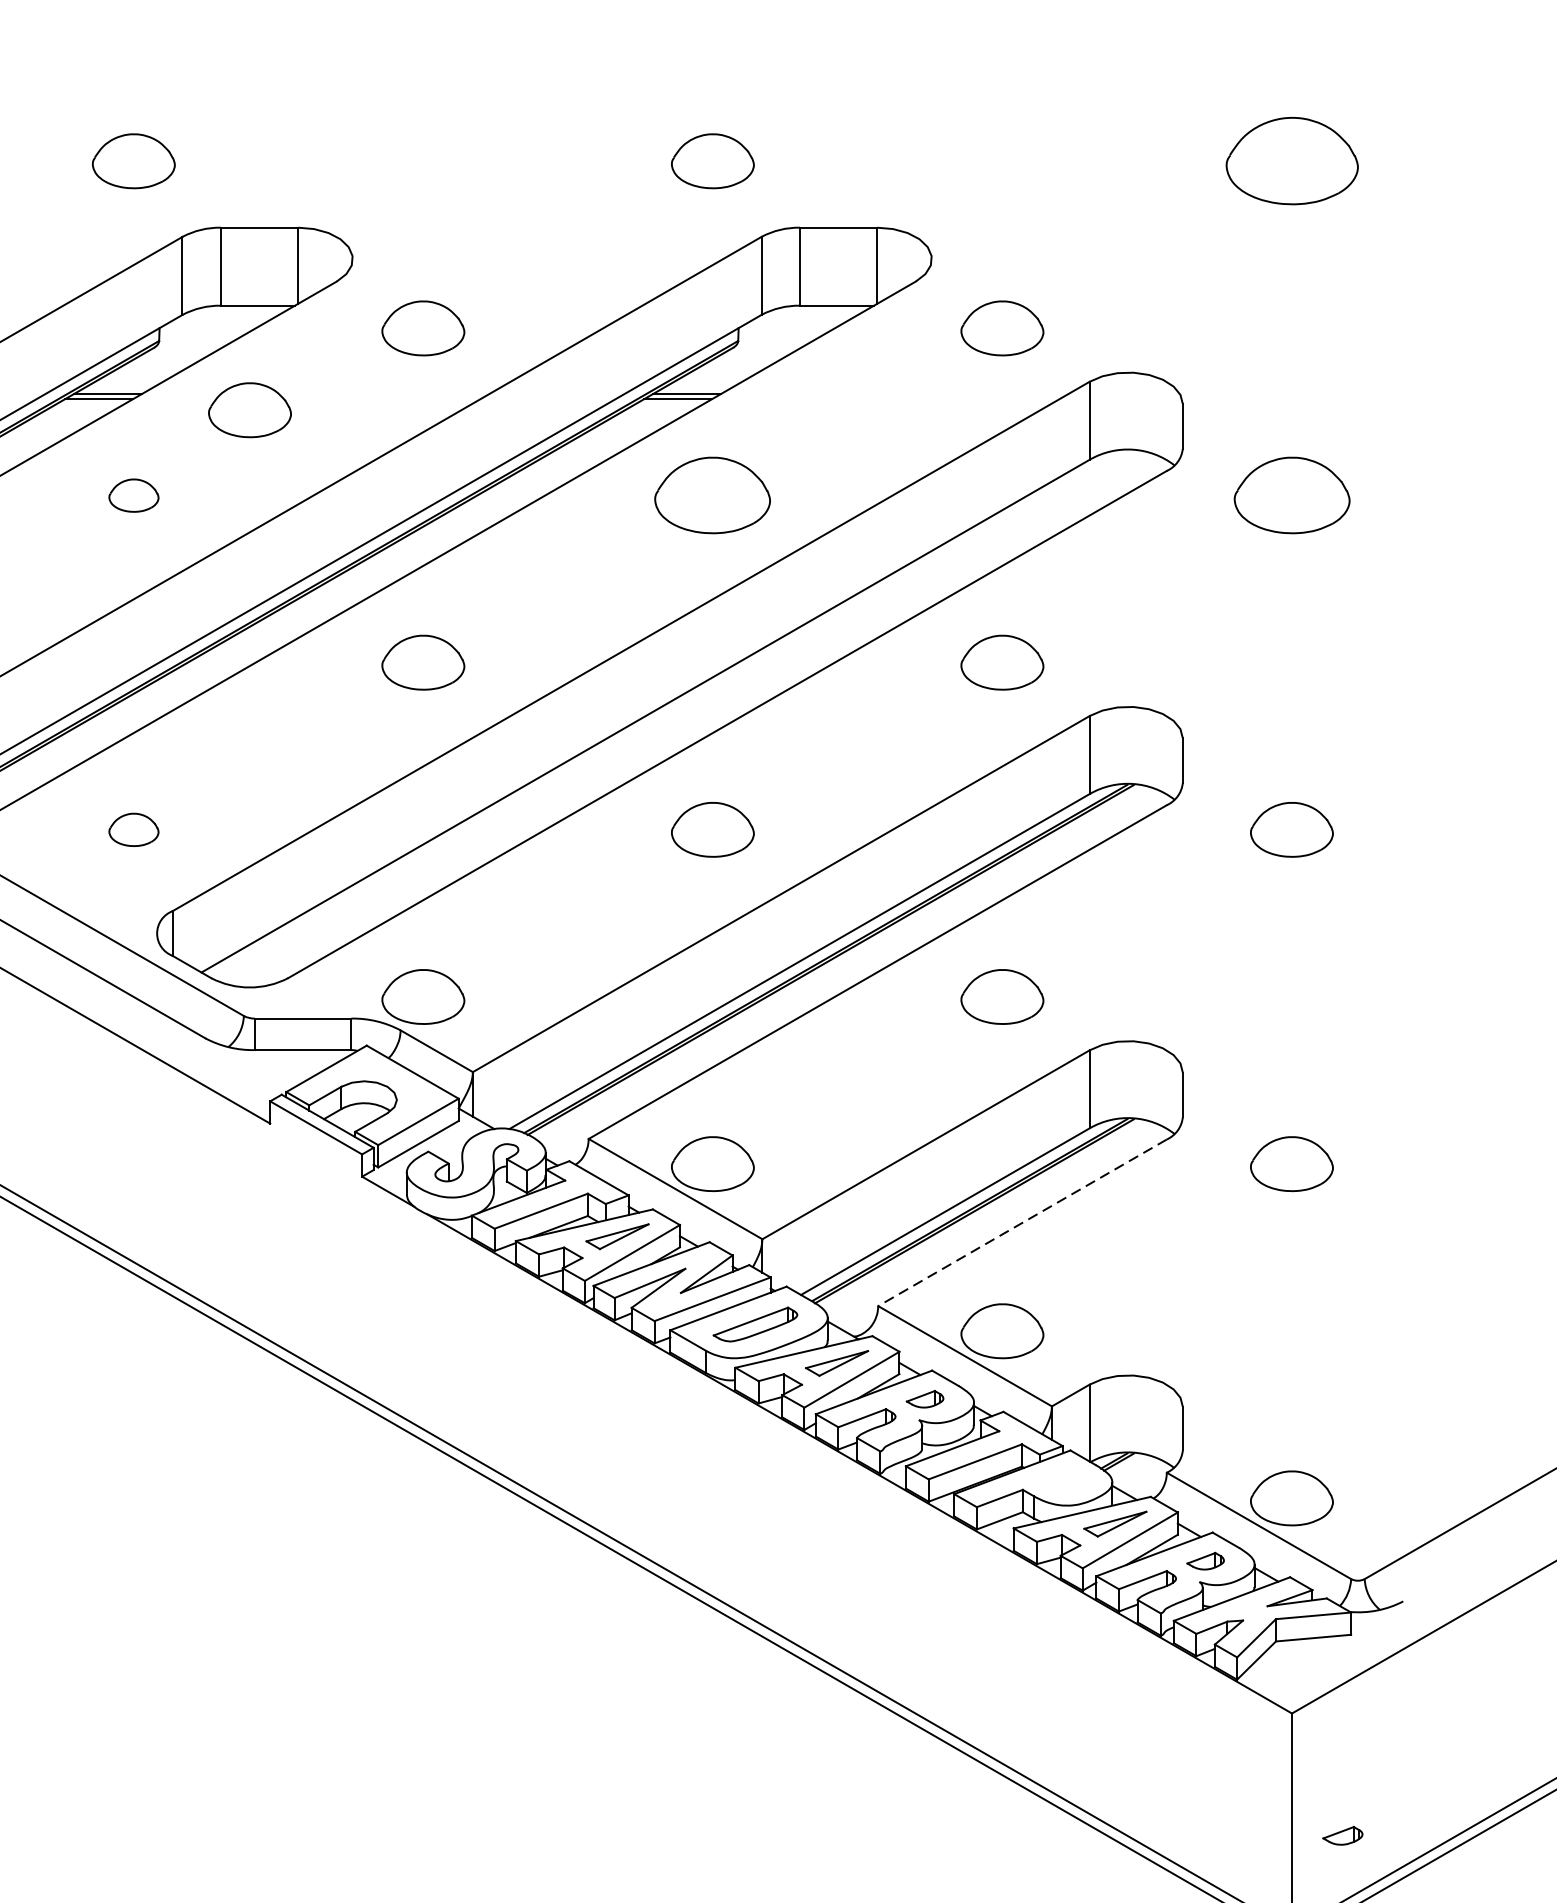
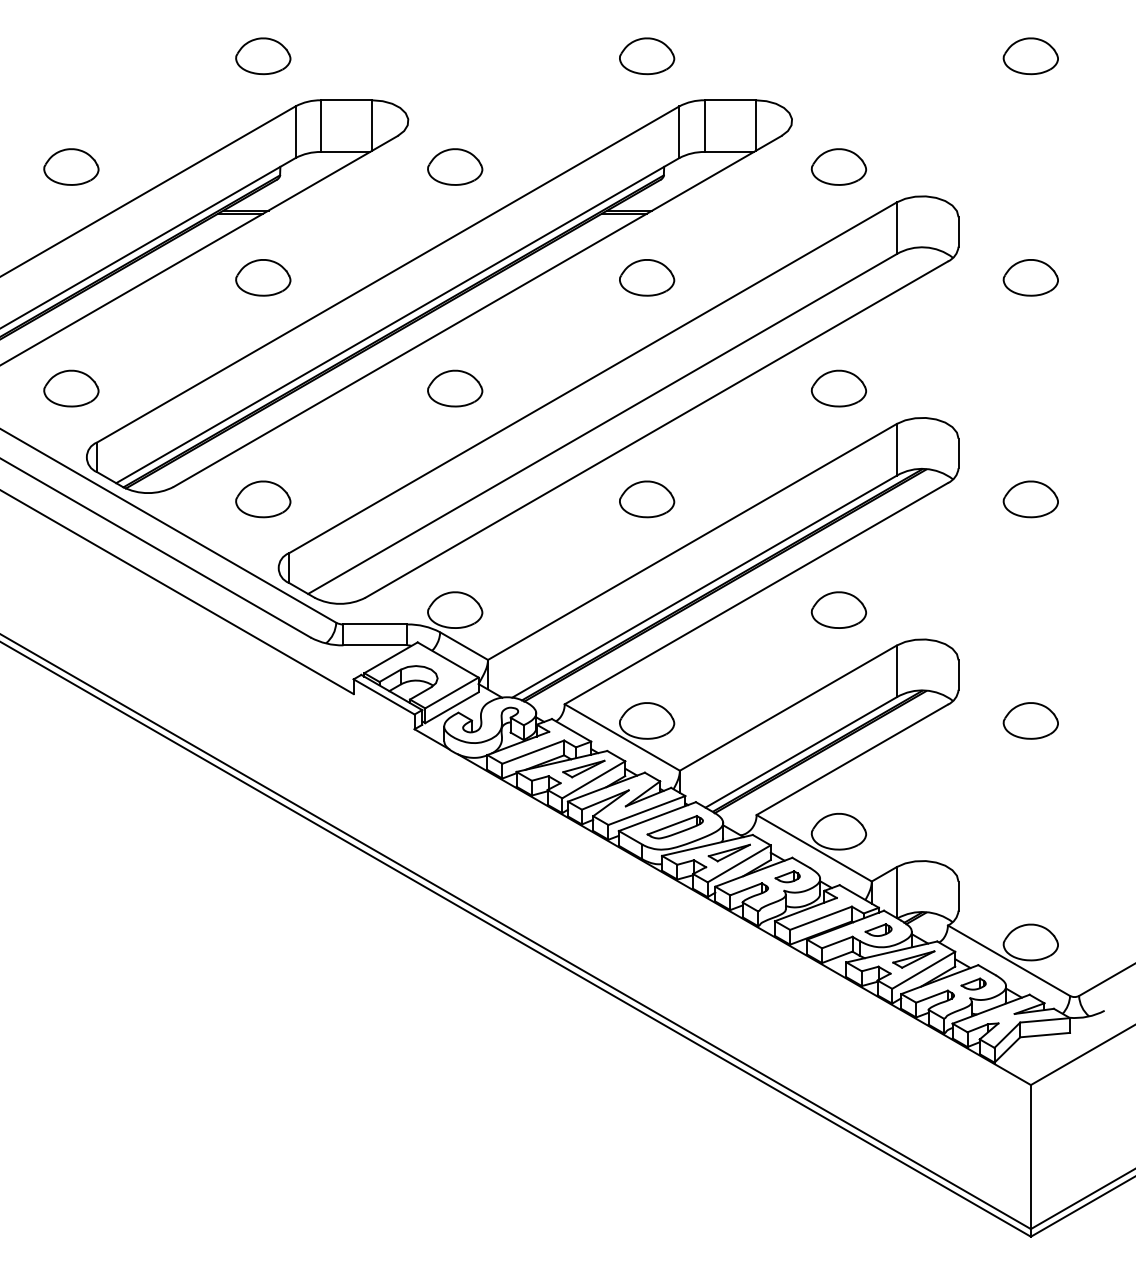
part: (1291, 161) -> (1030, 56), size x0.62
part: (250, 410) -> (340, 221), removed
part: (134, 495) -> (263, 277), size x1.67
part: (713, 495) -> (647, 277), size x0.71
part: (1291, 495) -> (1030, 277), size x0.71
part: (134, 830) -> (263, 499), size x1.67
line: (1021, 1223) -> (851, 760), dashed -> solid
part: (1342, 1834) -> (878, 929), moved

